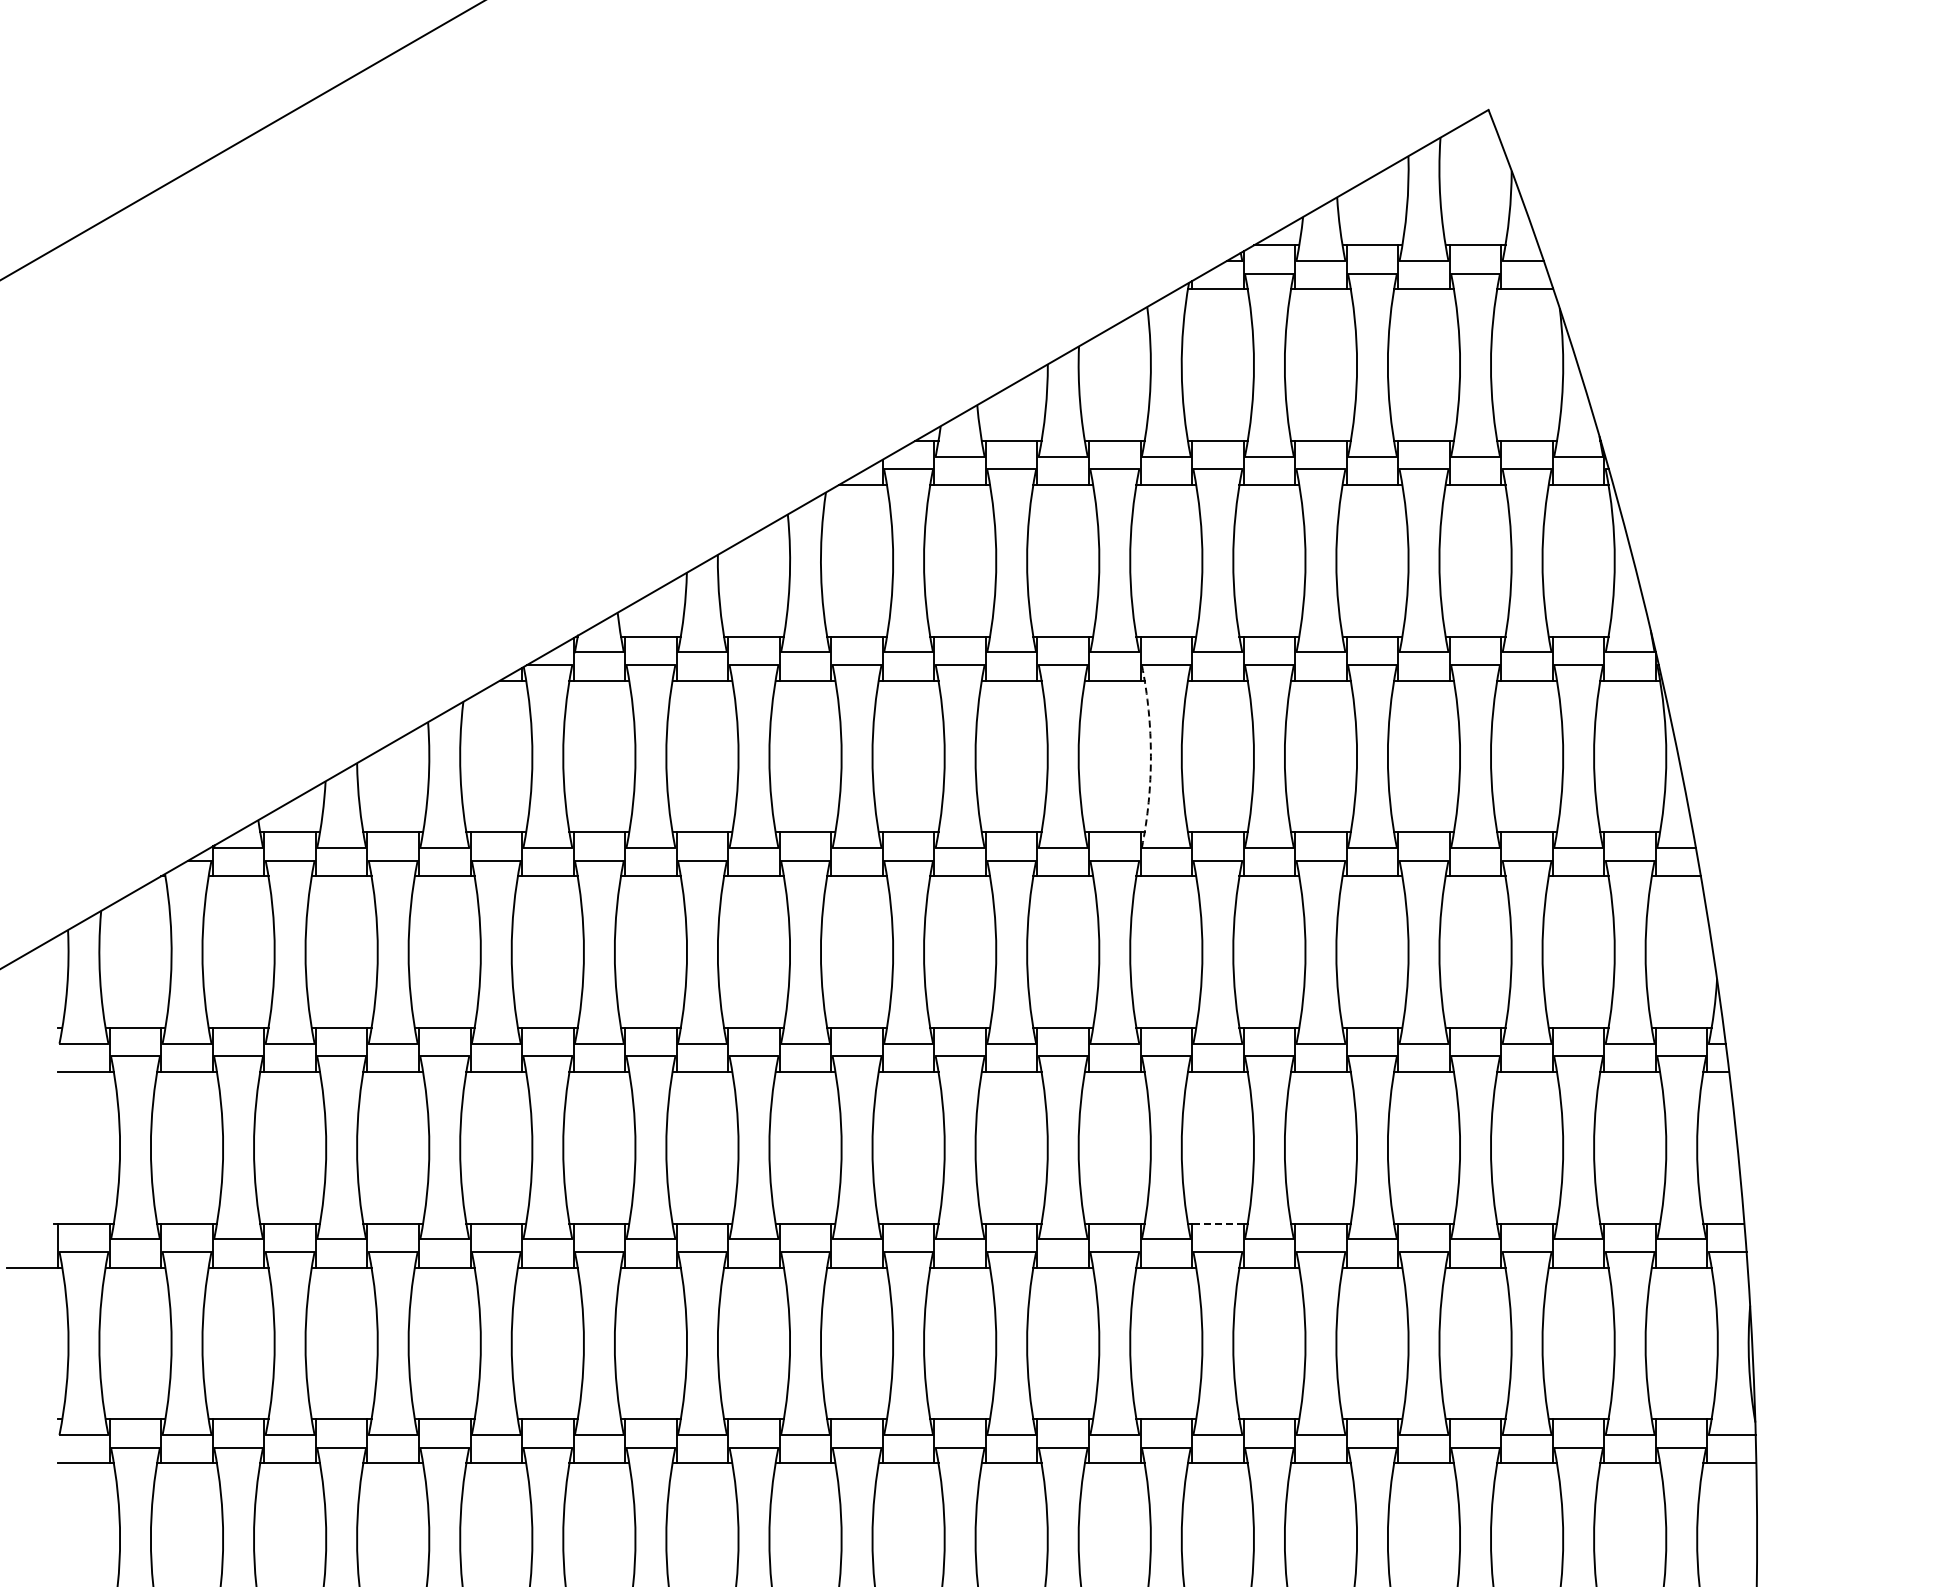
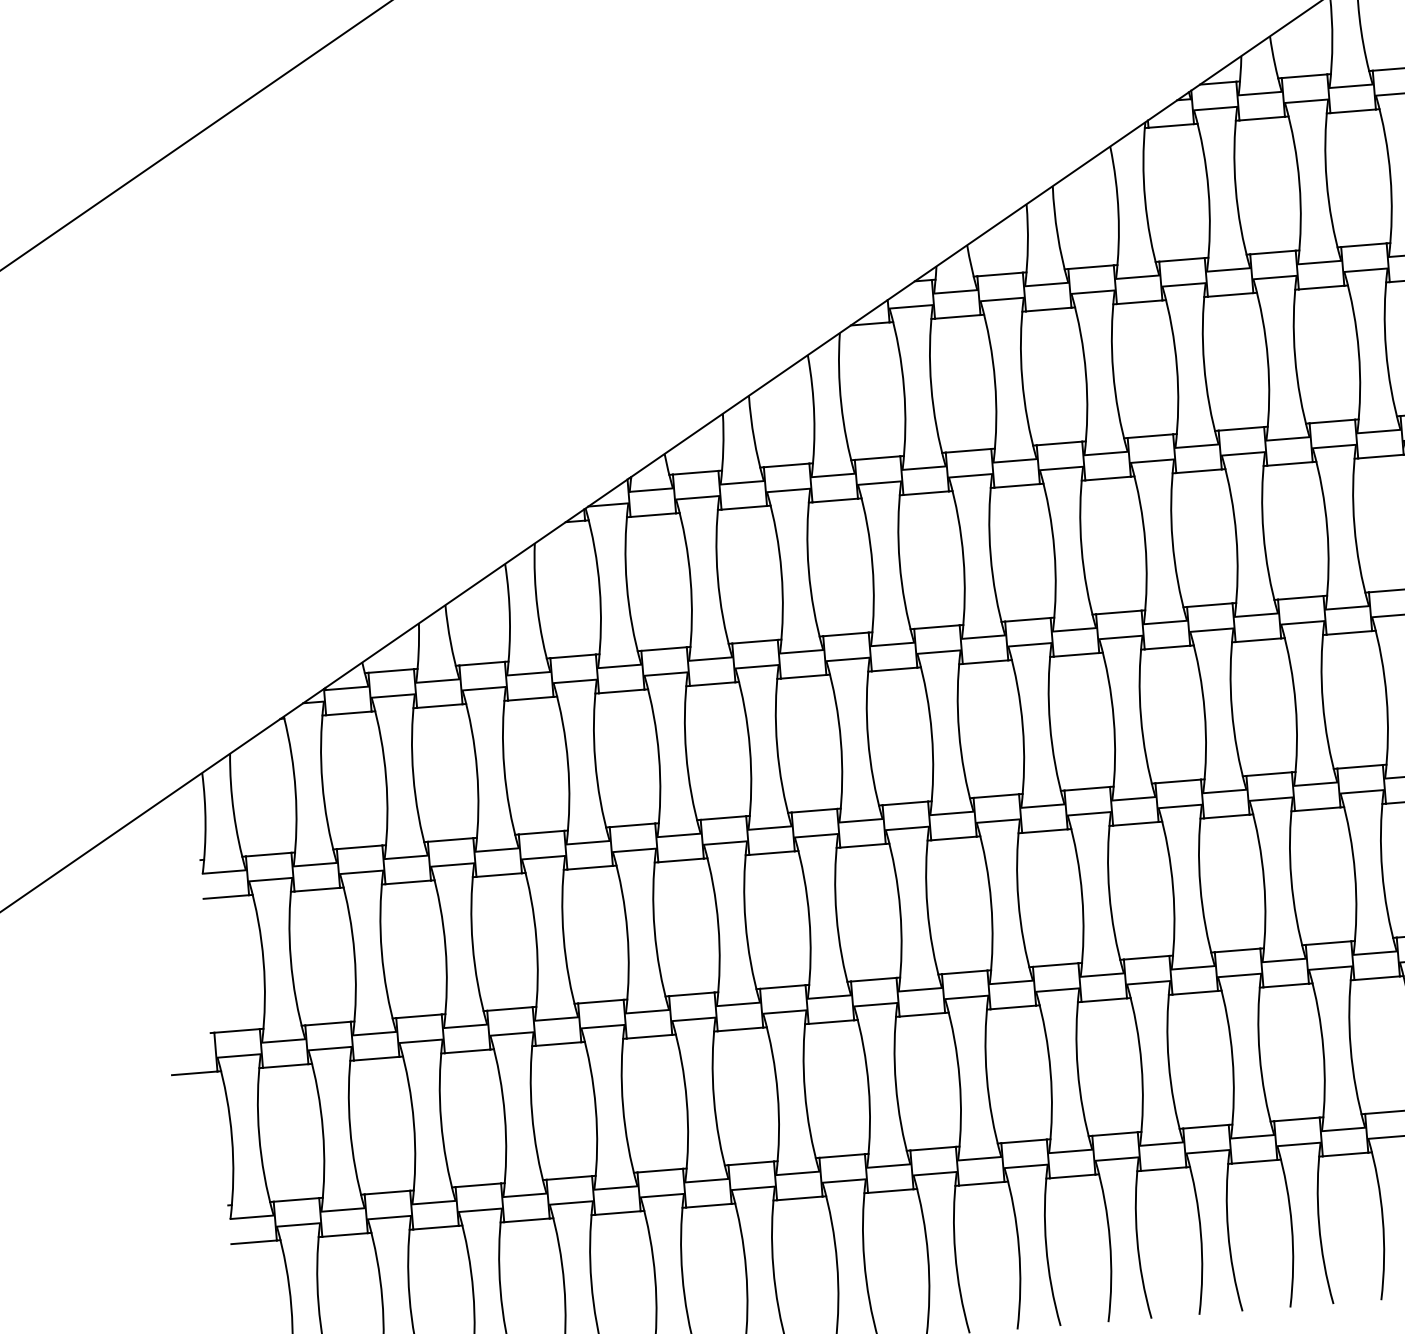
arc: (1150, 756) -> (1144, 542), dashed -> solid
line: (1217, 1223) -> (1237, 950), dashed -> solid

